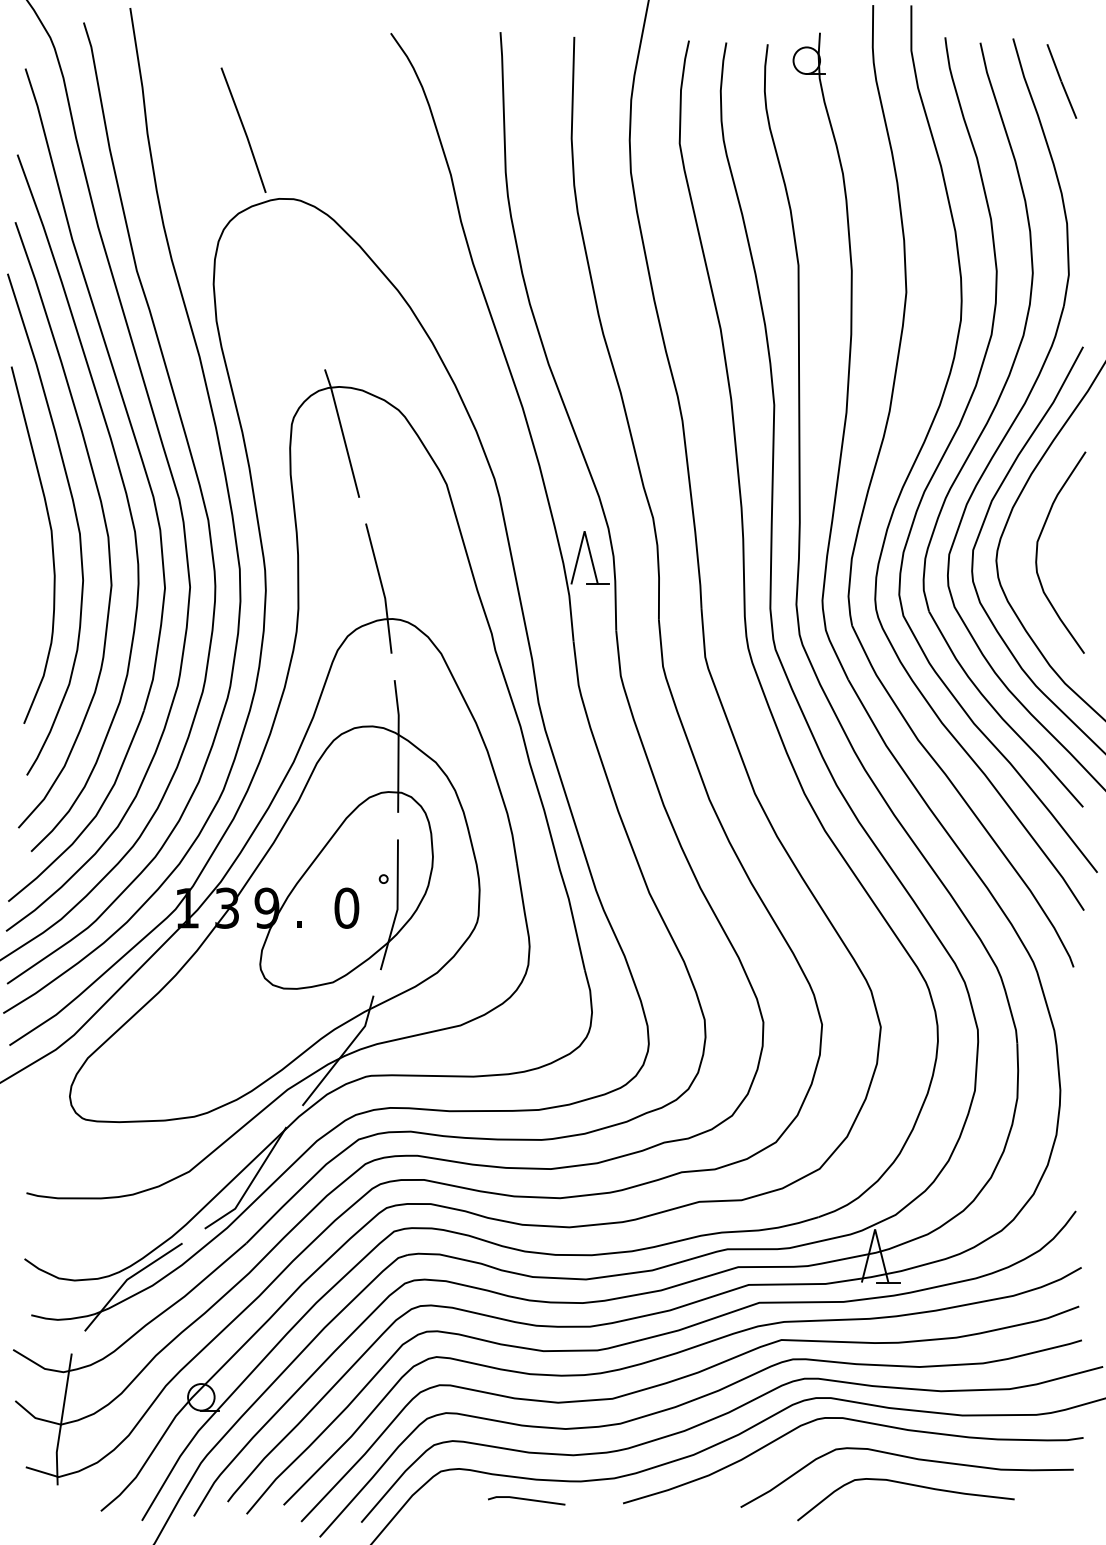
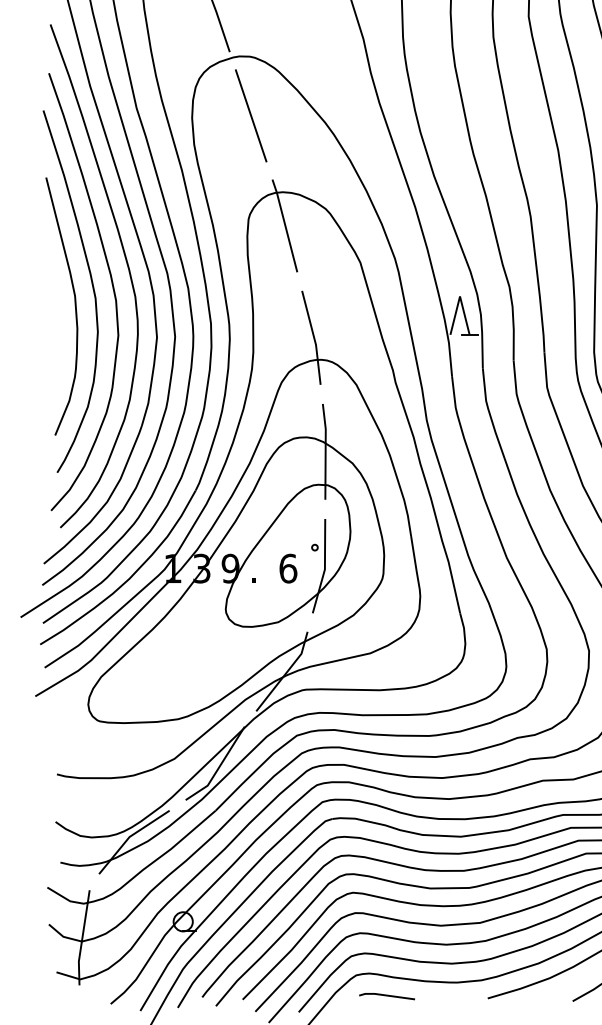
line: (295, 281) -> (251, 116), added
text: (346, 907) -> (288, 568), 0 -> 6
line: (526, 1500) -> (386, 996), moved

